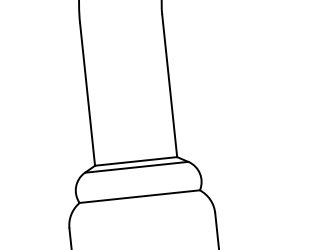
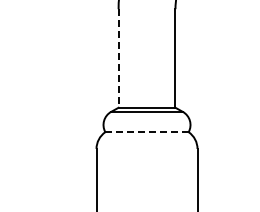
line: (87, 94) -> (118, 58), solid -> dashed
line: (140, 197) -> (147, 132), solid -> dashed

